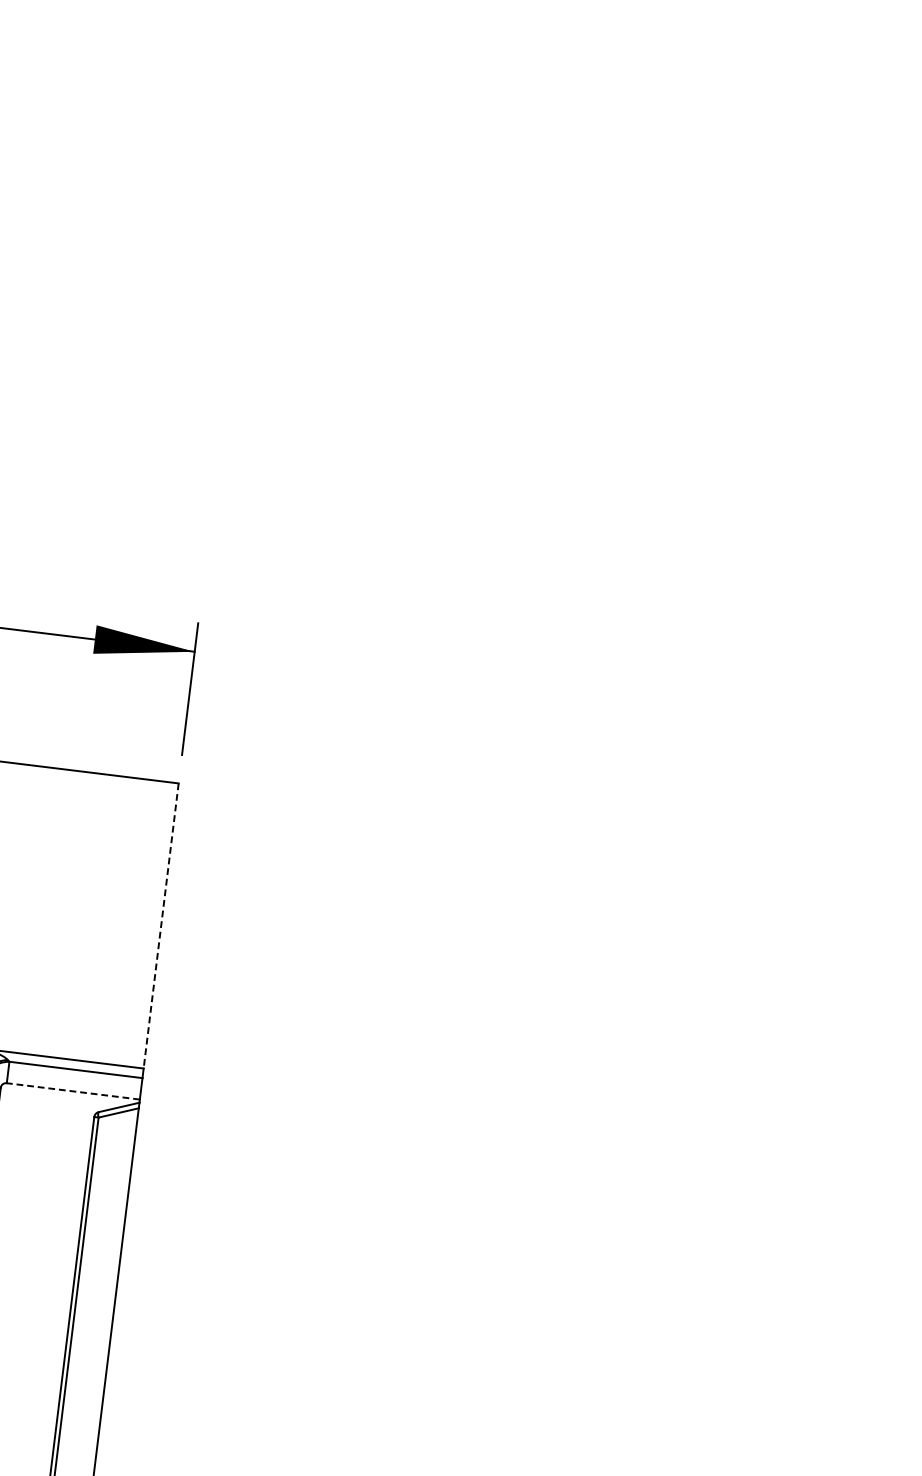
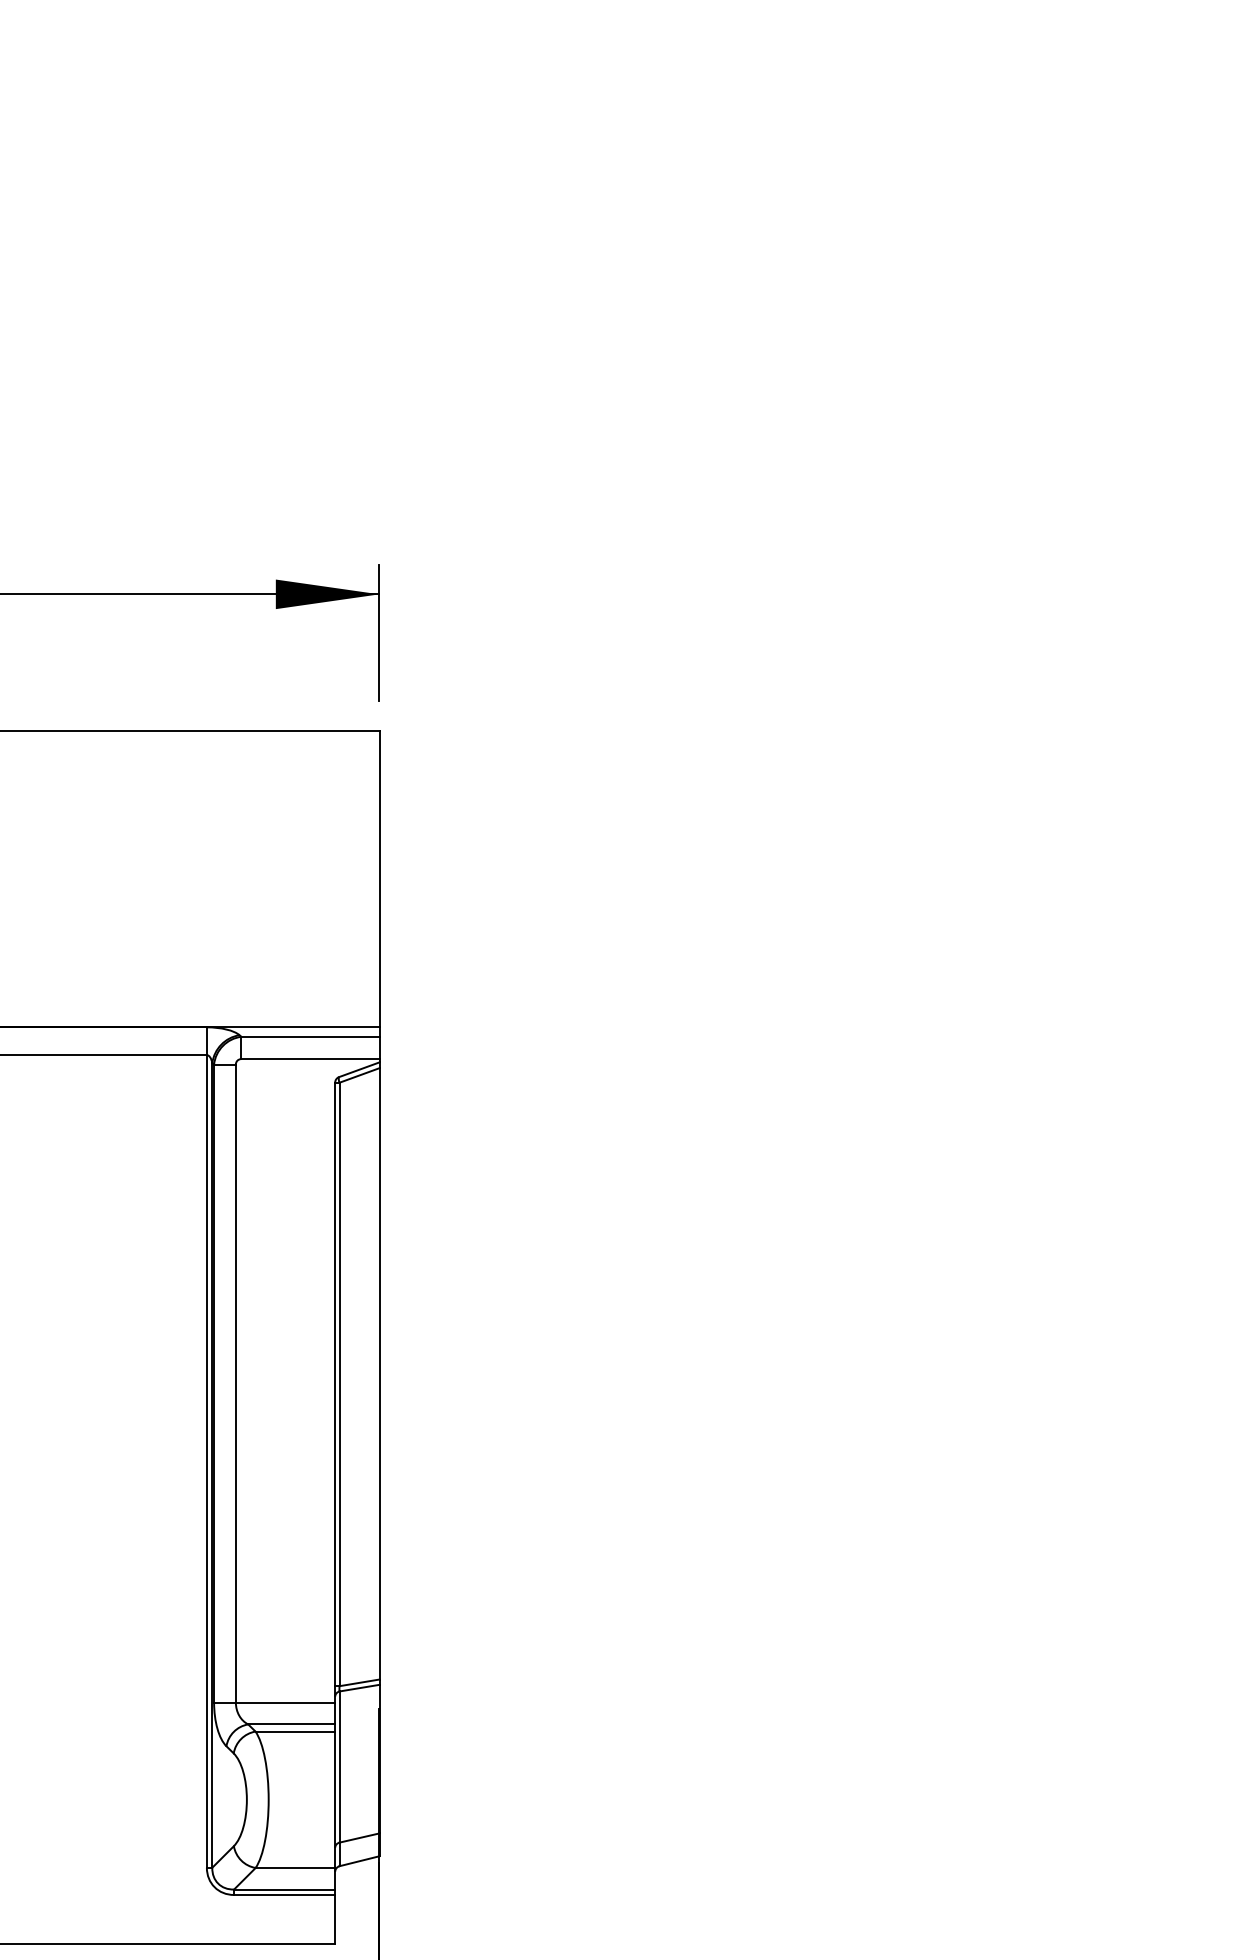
line: (161, 925) -> (379, 878), dashed -> solid
line: (73, 1091) -> (310, 1059), dashed -> solid

